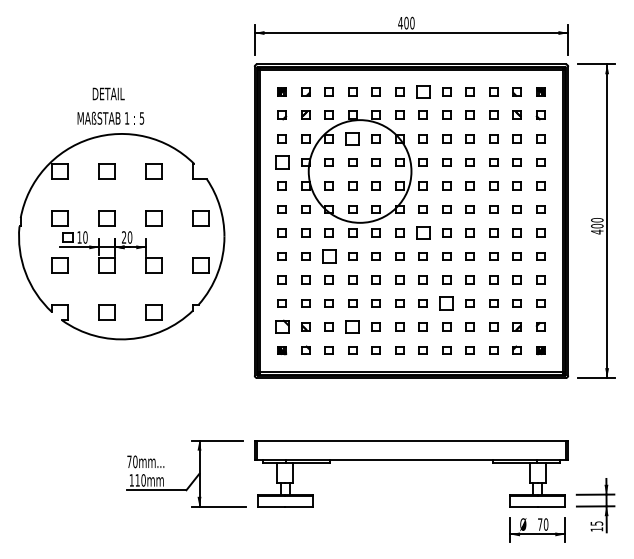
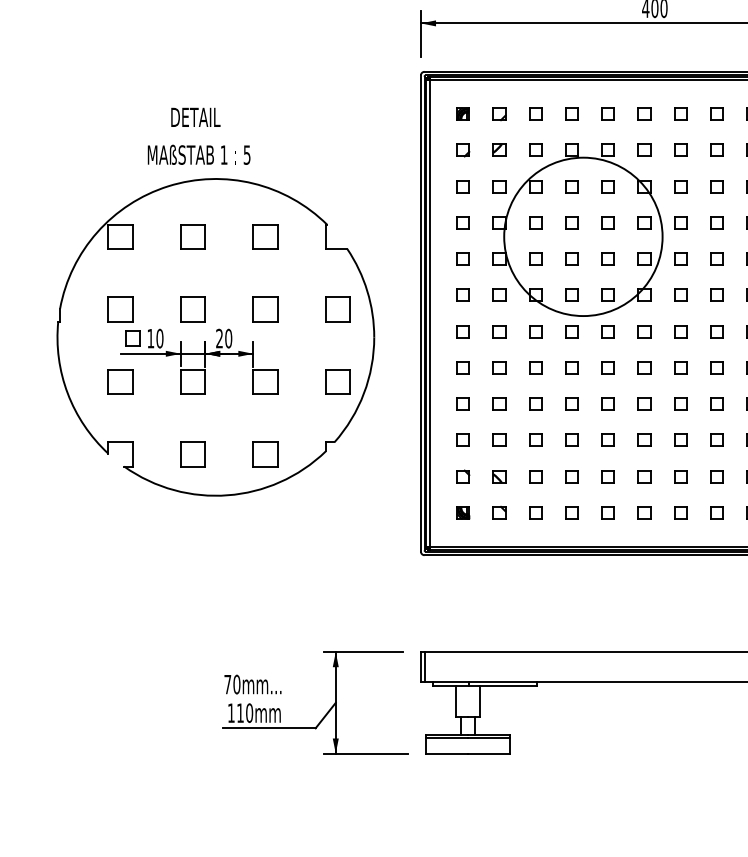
part: (422, 91) -> (679, 113), size x0.62
part: (352, 138) -> (571, 186), size x0.62
part: (281, 162) -> (462, 223), size x0.62
part: (422, 232) -> (679, 330), size x0.62
part: (328, 256) -> (534, 367), size x0.62
part: (446, 303) -> (716, 440), size x0.62
part: (281, 326) -> (462, 475), size x0.62
part: (352, 326) -> (571, 475), size x0.62

